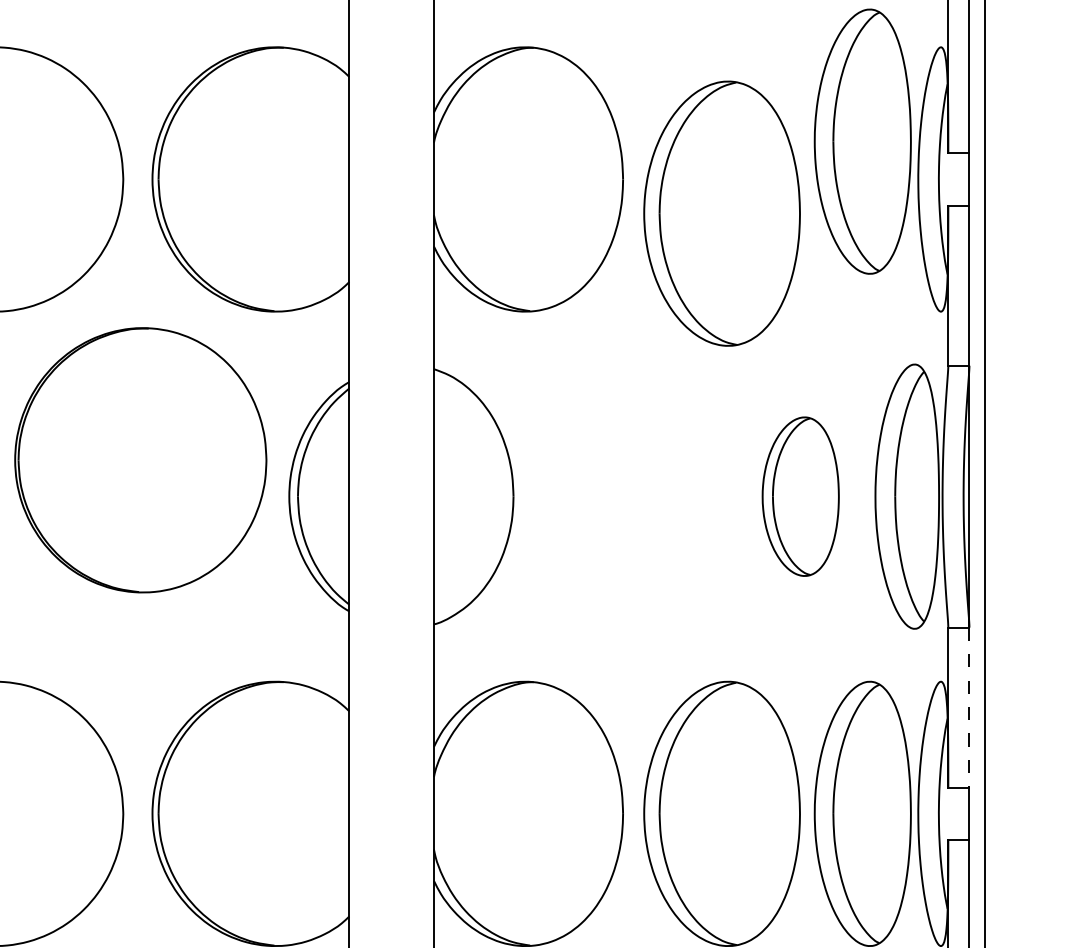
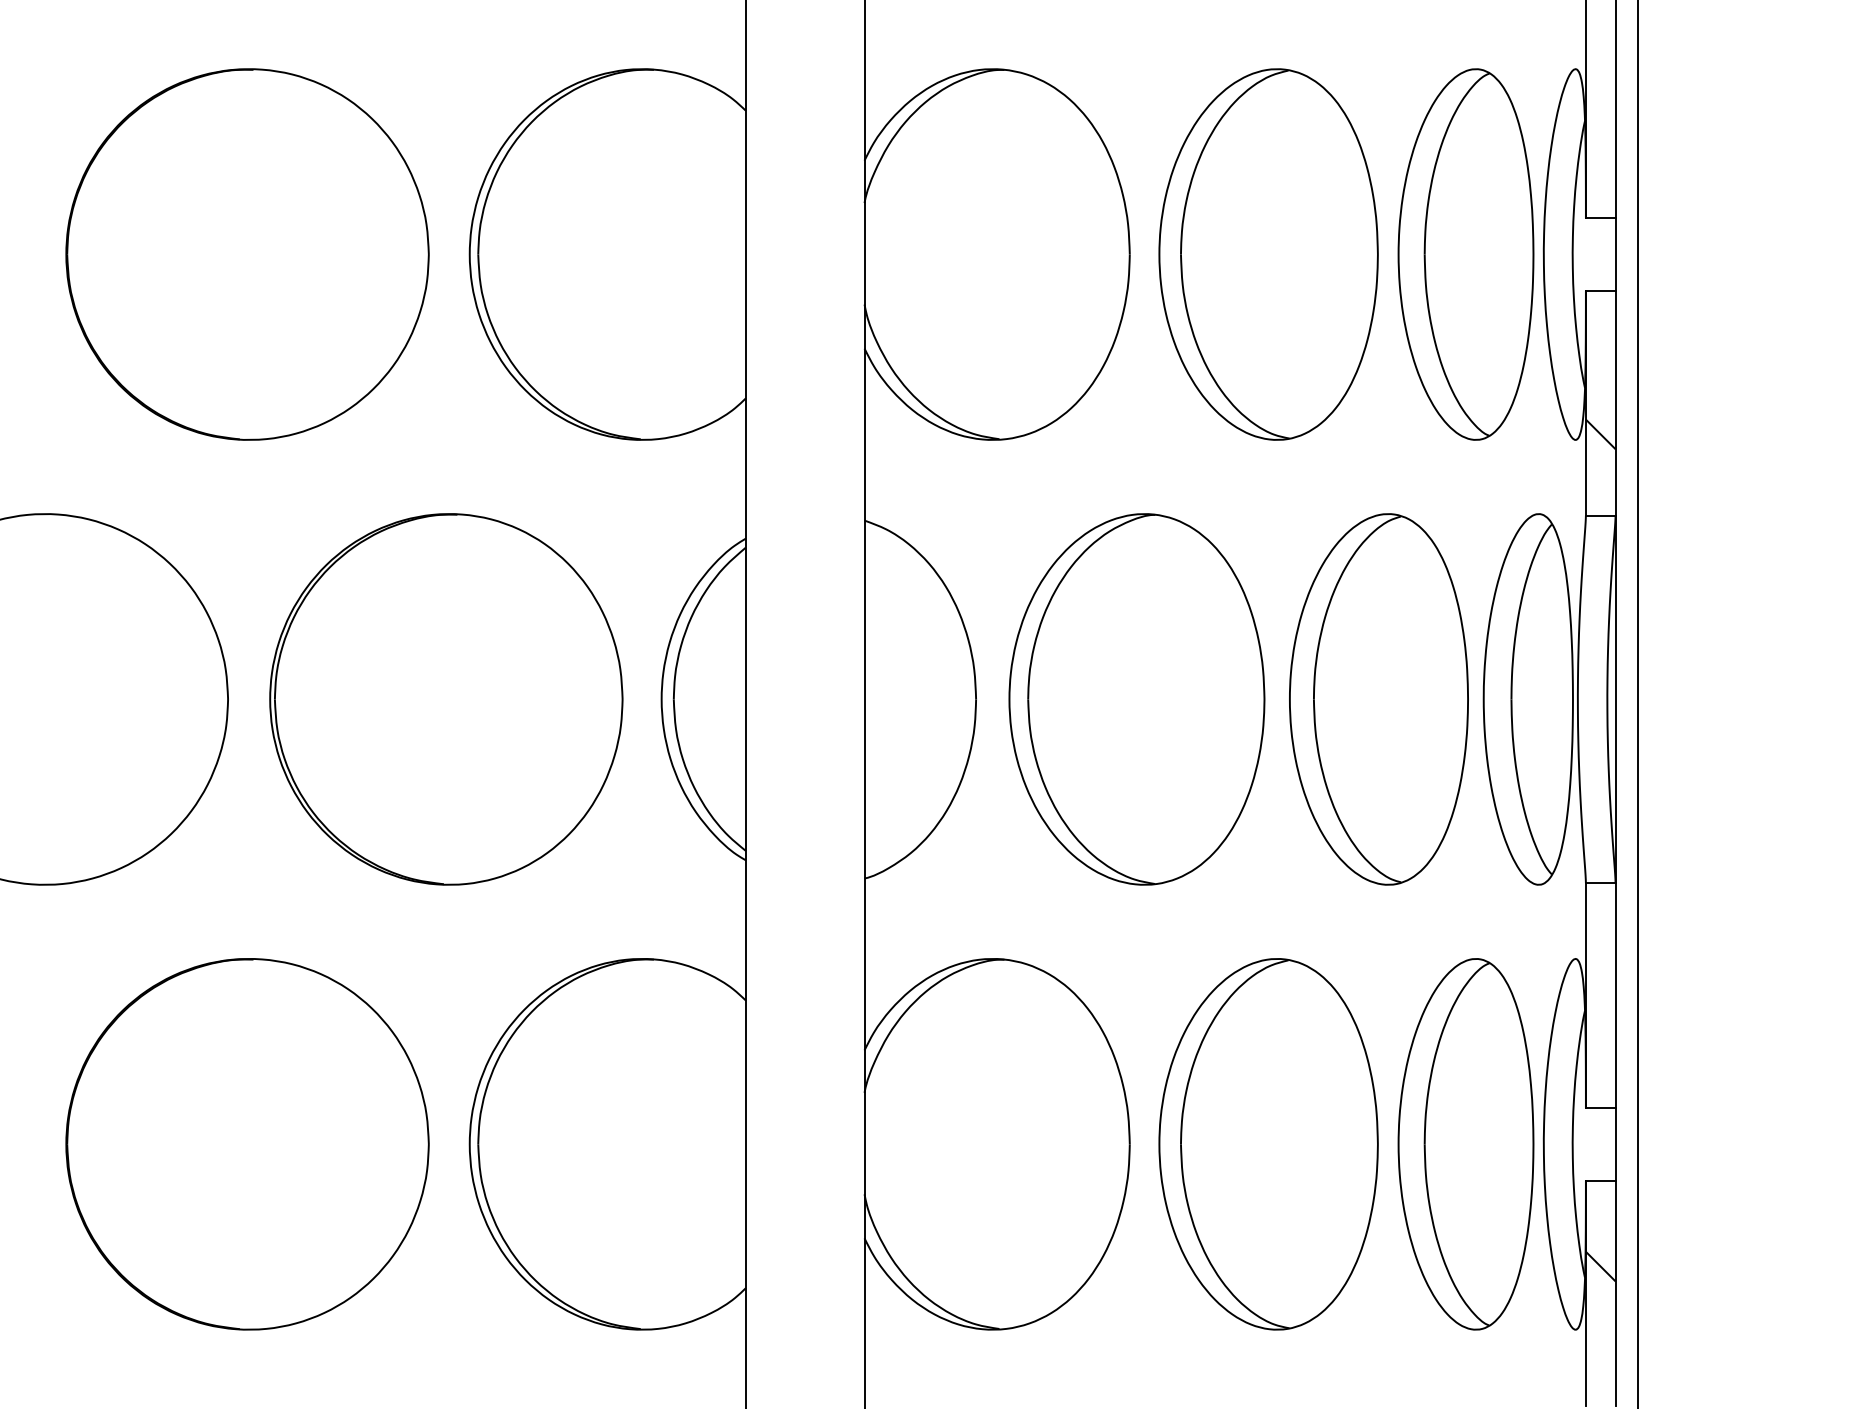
part: (862, 141) -> (1465, 254), moved
part: (721, 213) -> (1268, 254), moved
hatch: (958, 307) -> (1600, 434), added
part: (140, 460) -> (446, 699), moved
part: (627, 496) -> (1136, 699), added
part: (800, 496) -> (1378, 699), size x1.67
line: (969, 707) -> (1615, 995), dashed -> solid
hatch: (958, 901) -> (1600, 1266), added

